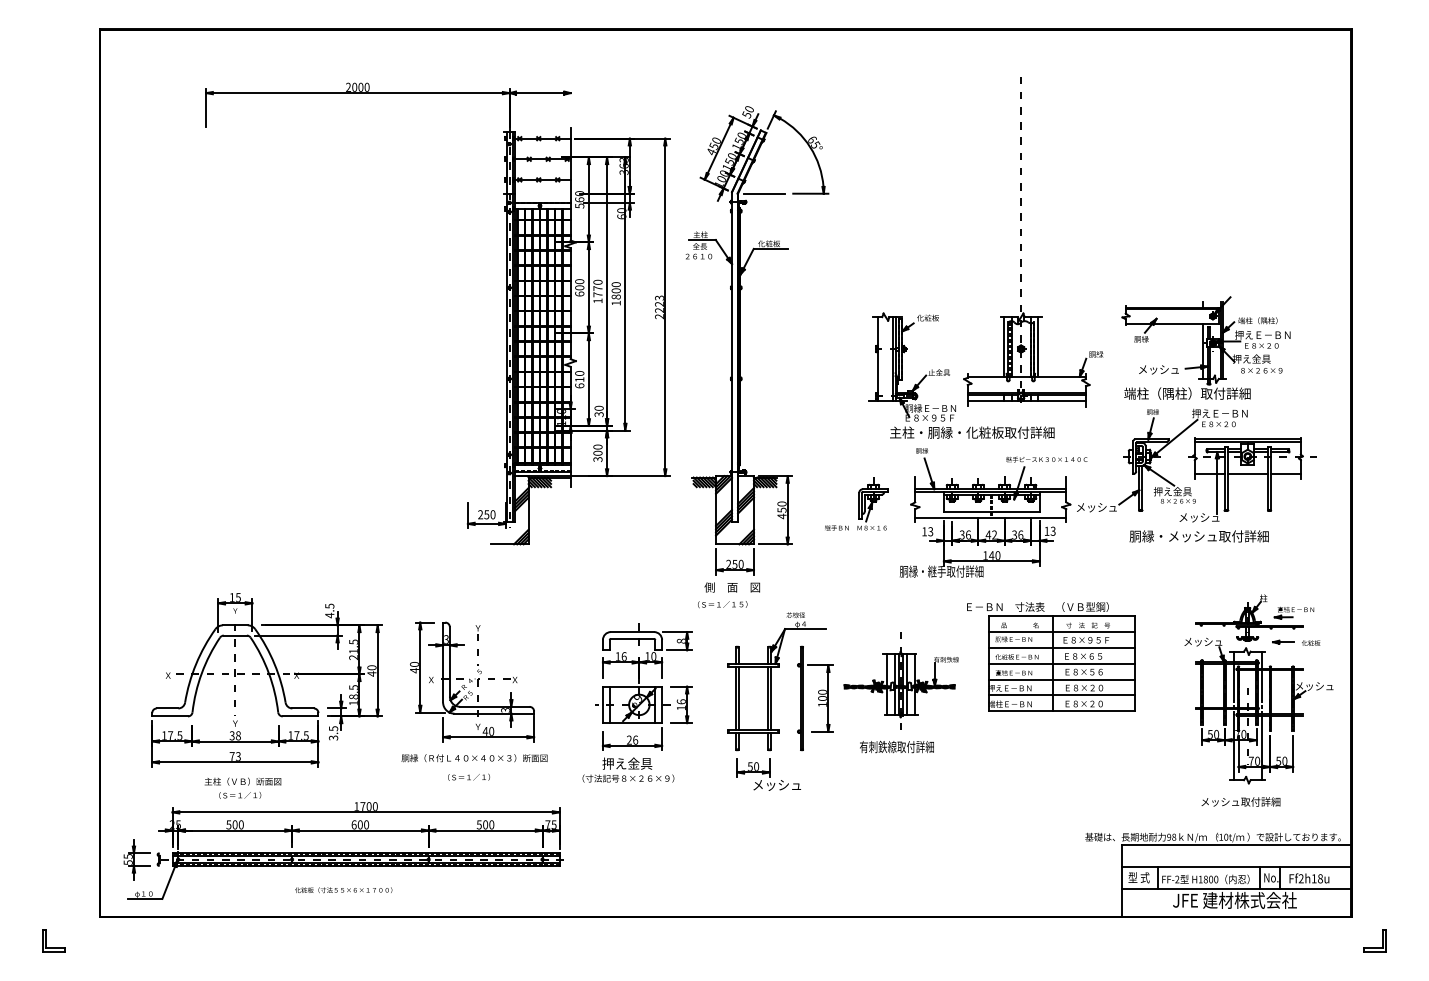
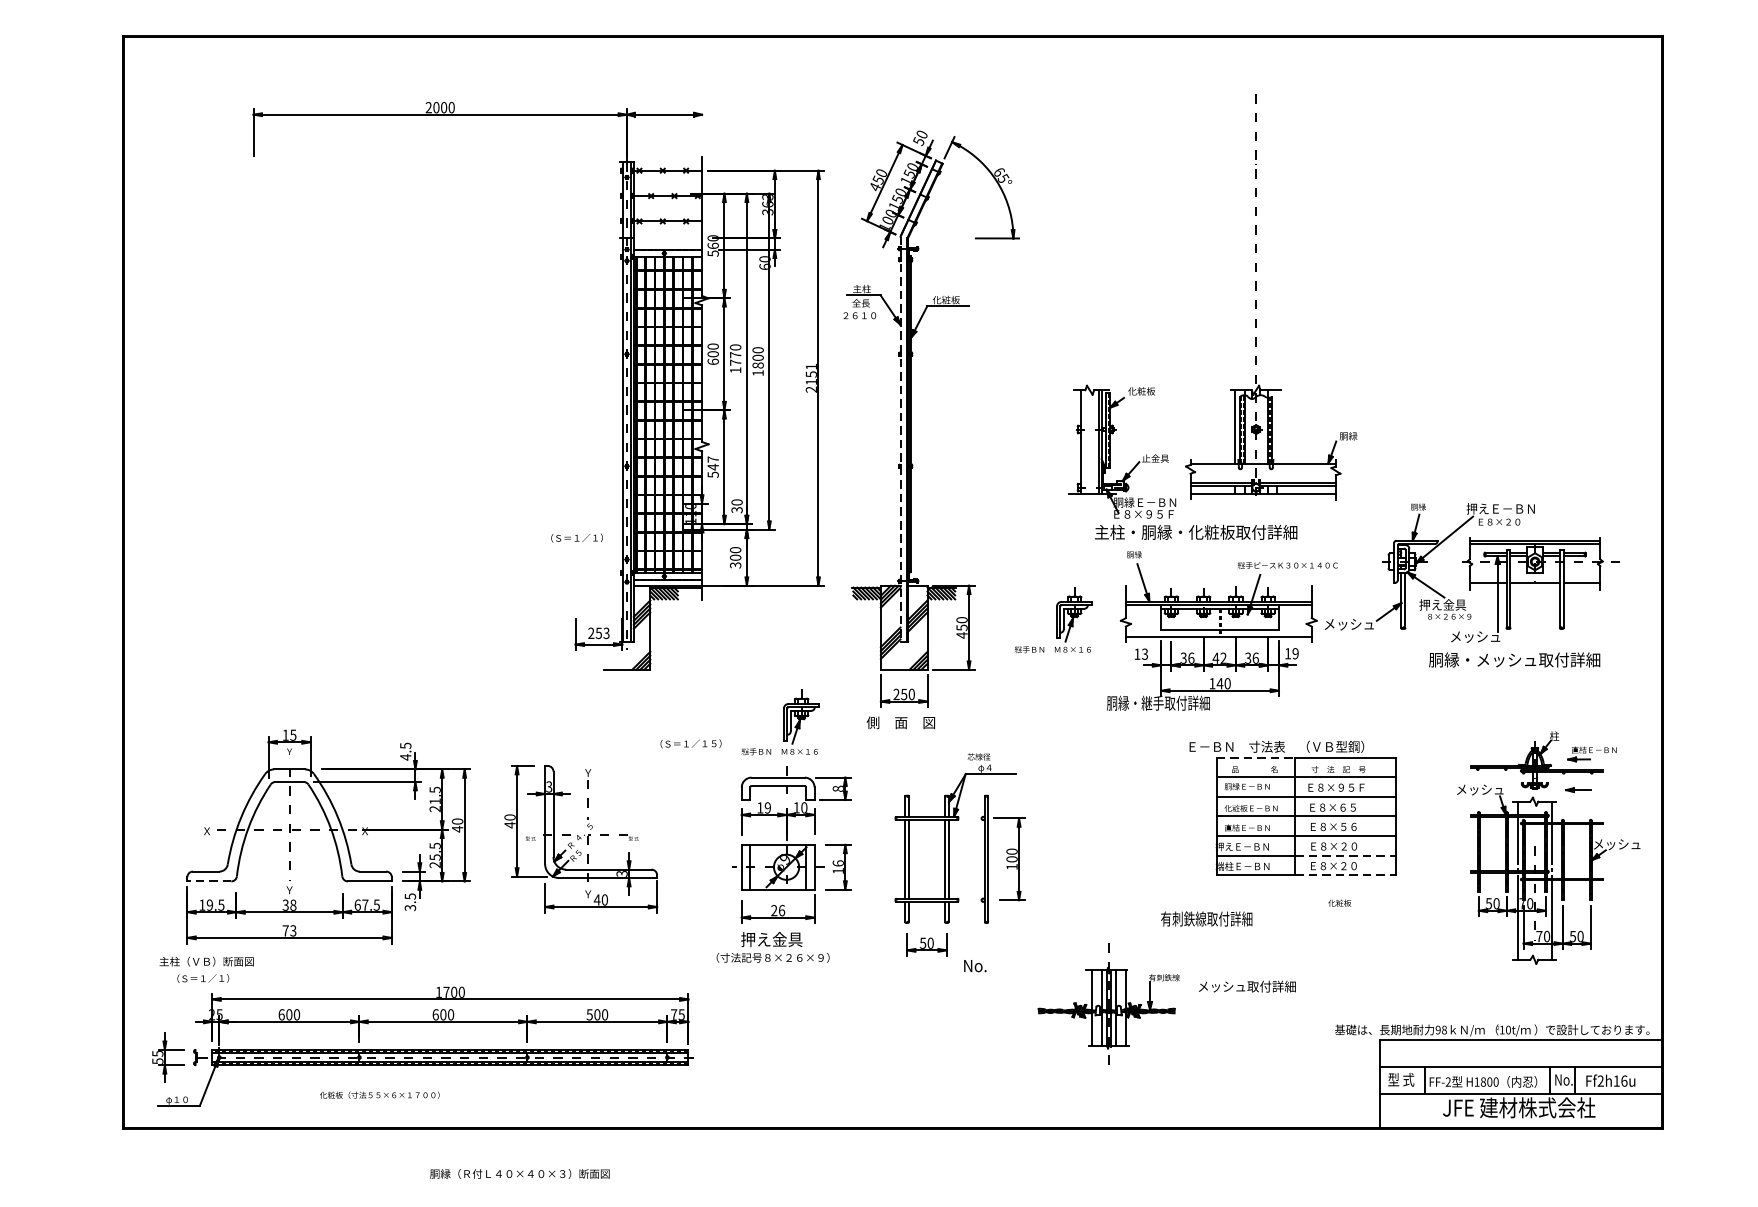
line: (763, 193) -> (939, 238), removed
text: (659, 303) -> (811, 373), 2223 -> 2151
line: (1038, 346) -> (1277, 426), removed
part: (1205, 347) -> (1482, 427), removed
line: (731, 356) -> (899, 438), solid -> dashed
text: (579, 379) -> (712, 466), 610 -> 547
text: (492, 514) -> (605, 633), 250 -> 253
text: (1052, 531) -> (1294, 653), 13 -> 19
text: (1198, 536) -> (1513, 660), moved
part: (634, 586) -> (780, 721), added
text: (722, 604) -> (690, 743), moved
line: (1020, 615) -> (1255, 757), solid -> dashed
text: (1311, 642) -> (1340, 902), moved
text: (623, 656) -> (767, 807), 16 -> 19
text: (431, 679) -> (530, 835), Ｘ -> 型 式
text: (515, 680) -> (634, 837), Ｘ -> 型 式
part: (900, 680) -> (1107, 1003), moved
line: (1094, 695) -> (1346, 855), solid -> dashed
text: (353, 699) -> (434, 860), 18.5 -> 25.5
line: (1094, 711) -> (1346, 875), solid -> dashed
line: (170, 716) -> (209, 881), solid -> dashed
text: (170, 735) -> (209, 904), 17.5 -> 19.5
text: (290, 735) -> (357, 904), 17.5 -> 67.5
text: (896, 746) -> (1206, 918), moved
text: (474, 758) -> (519, 1174), moved
text: (468, 776) -> (576, 537), moved
text: (777, 785) -> (956, 966), メッシュ -> No.
text: (242, 787) -> (206, 968), moved
text: (1240, 801) -> (1246, 986), moved
text: (228, 824) -> (281, 1014), 500 -> 600
text: (1320, 878) -> (1624, 1080), Ff2h18u -> Ff2h16u
text: (343, 890) -> (379, 1095), moved
part: (46, 940) -> (57, 1157), removed
part: (1374, 947) -> (1690, 1165), removed

